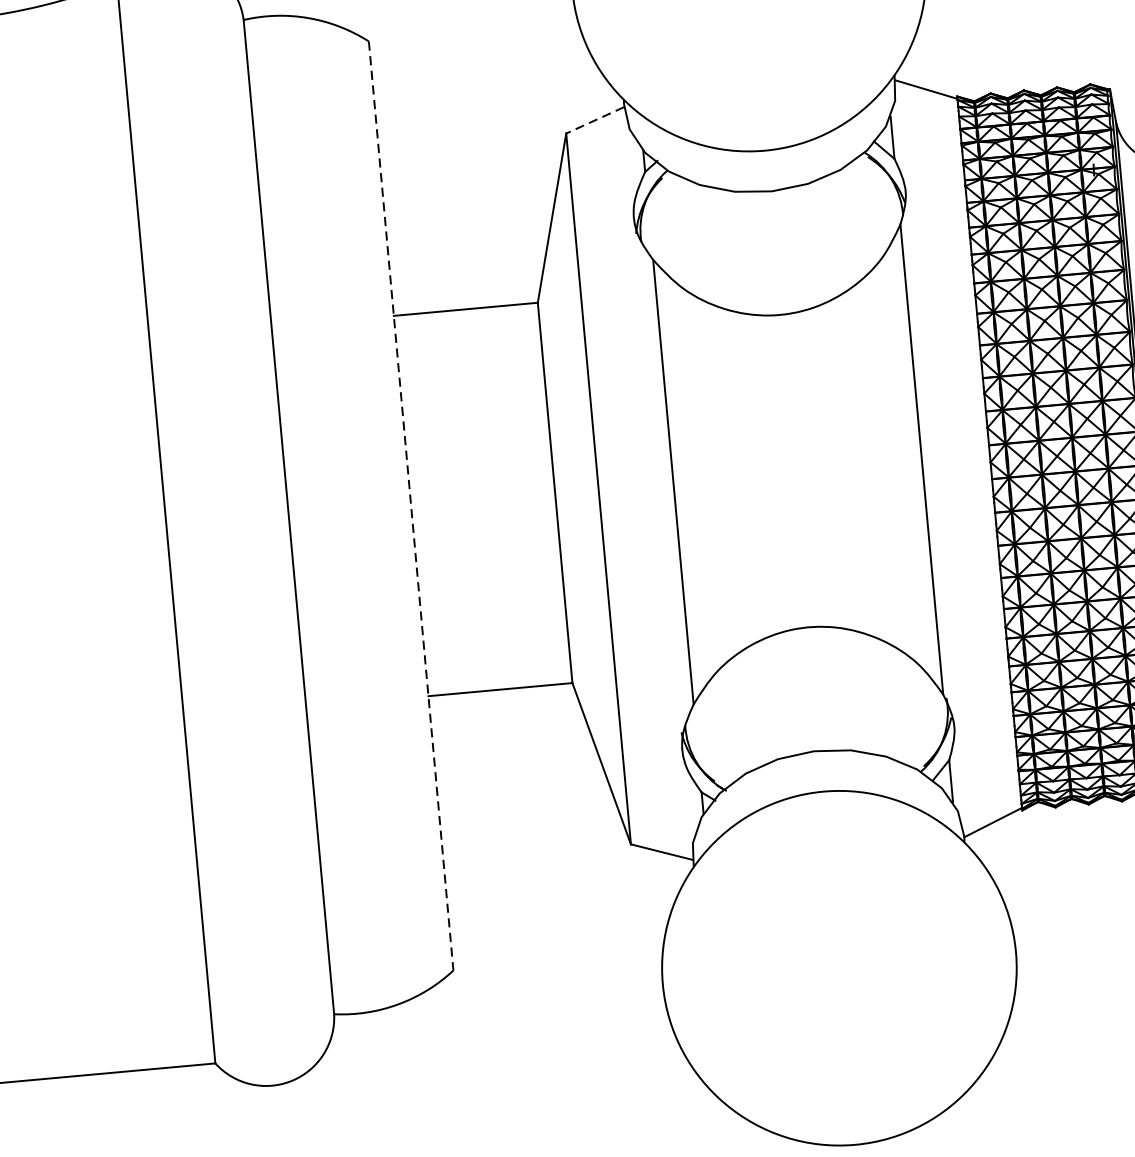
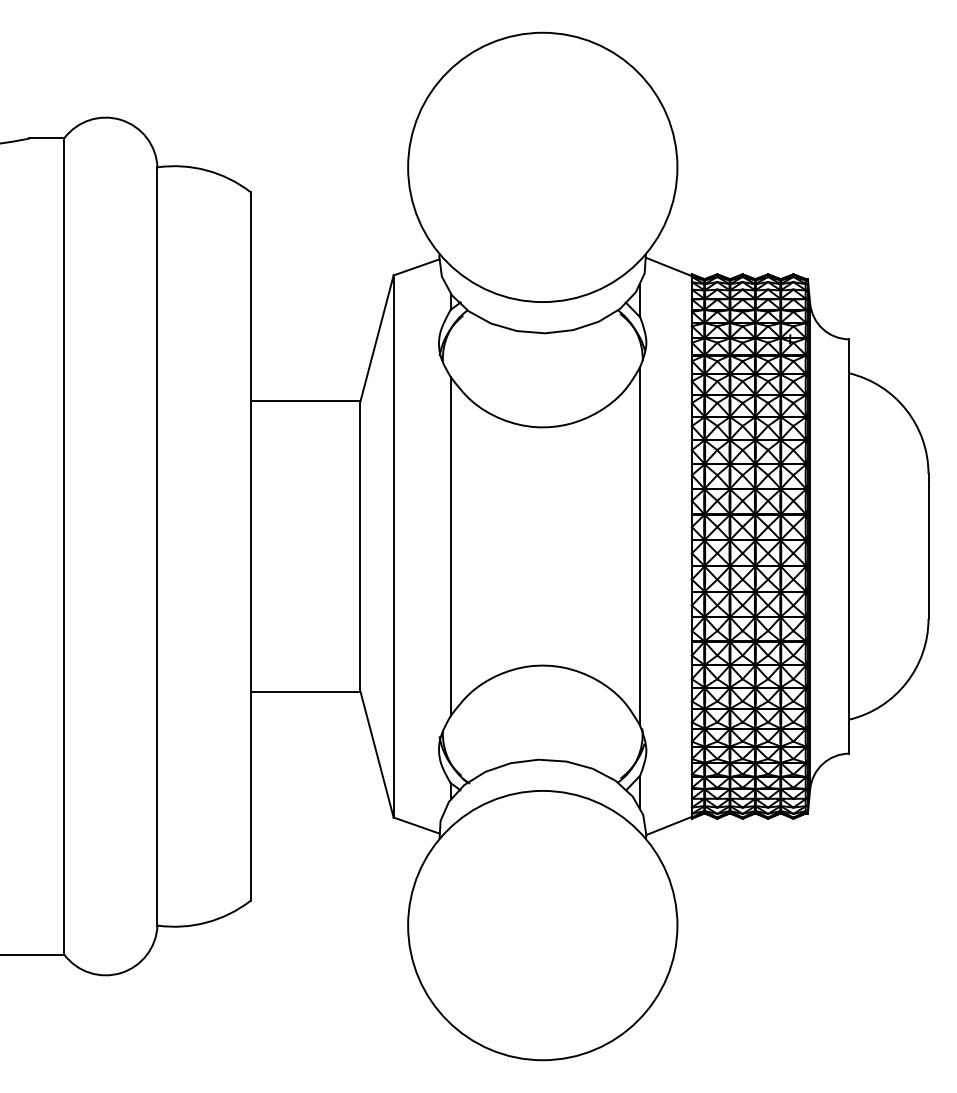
line: (593, 120) -> (415, 267), dashed -> solid
line: (411, 507) -> (250, 547), dashed -> solid

